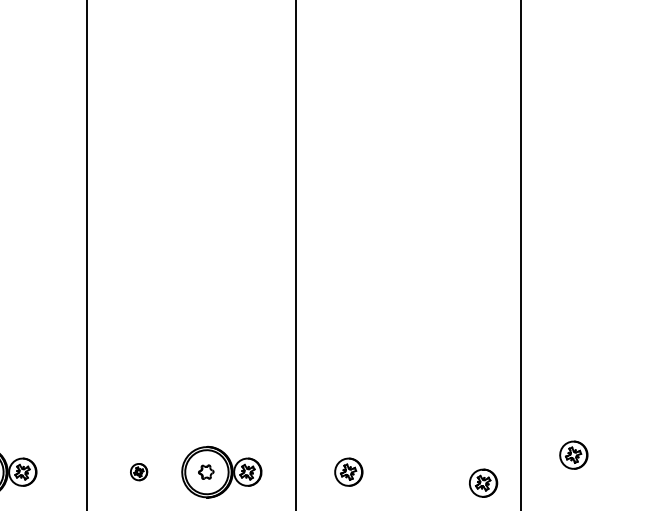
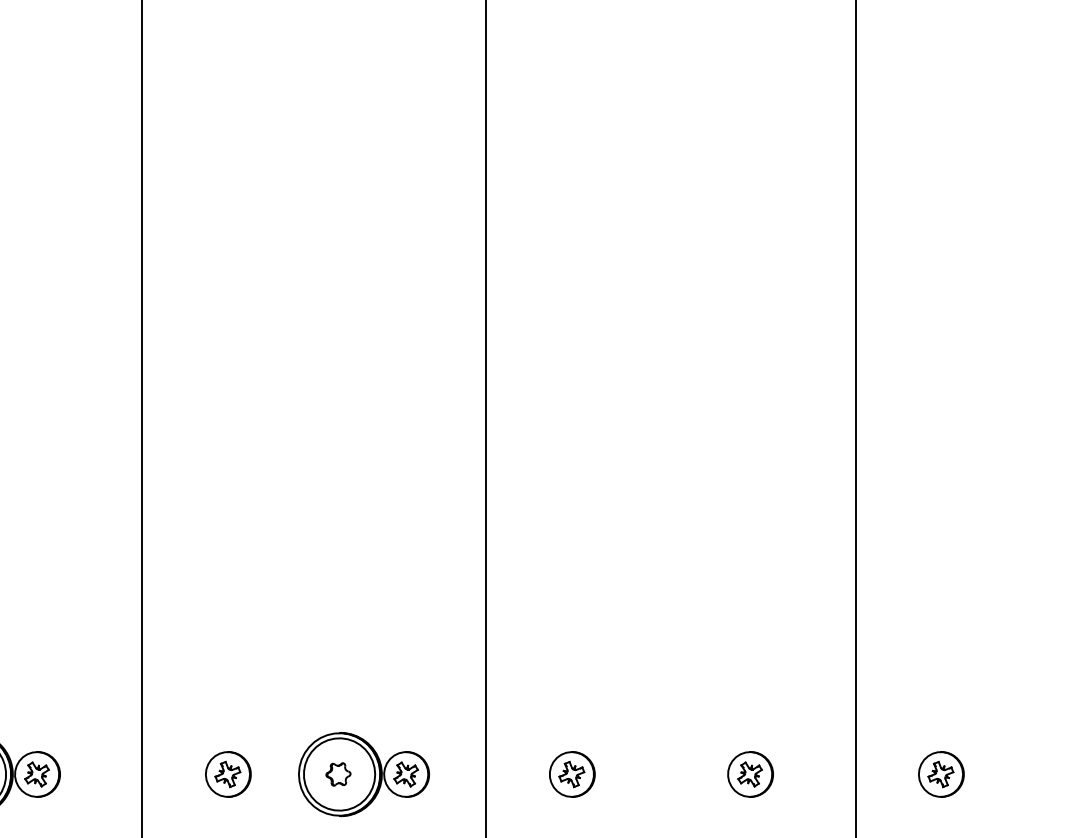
part: (573, 454) -> (940, 773), moved
part: (138, 471) -> (227, 773), size x1.67
part: (483, 482) -> (750, 773), moved

